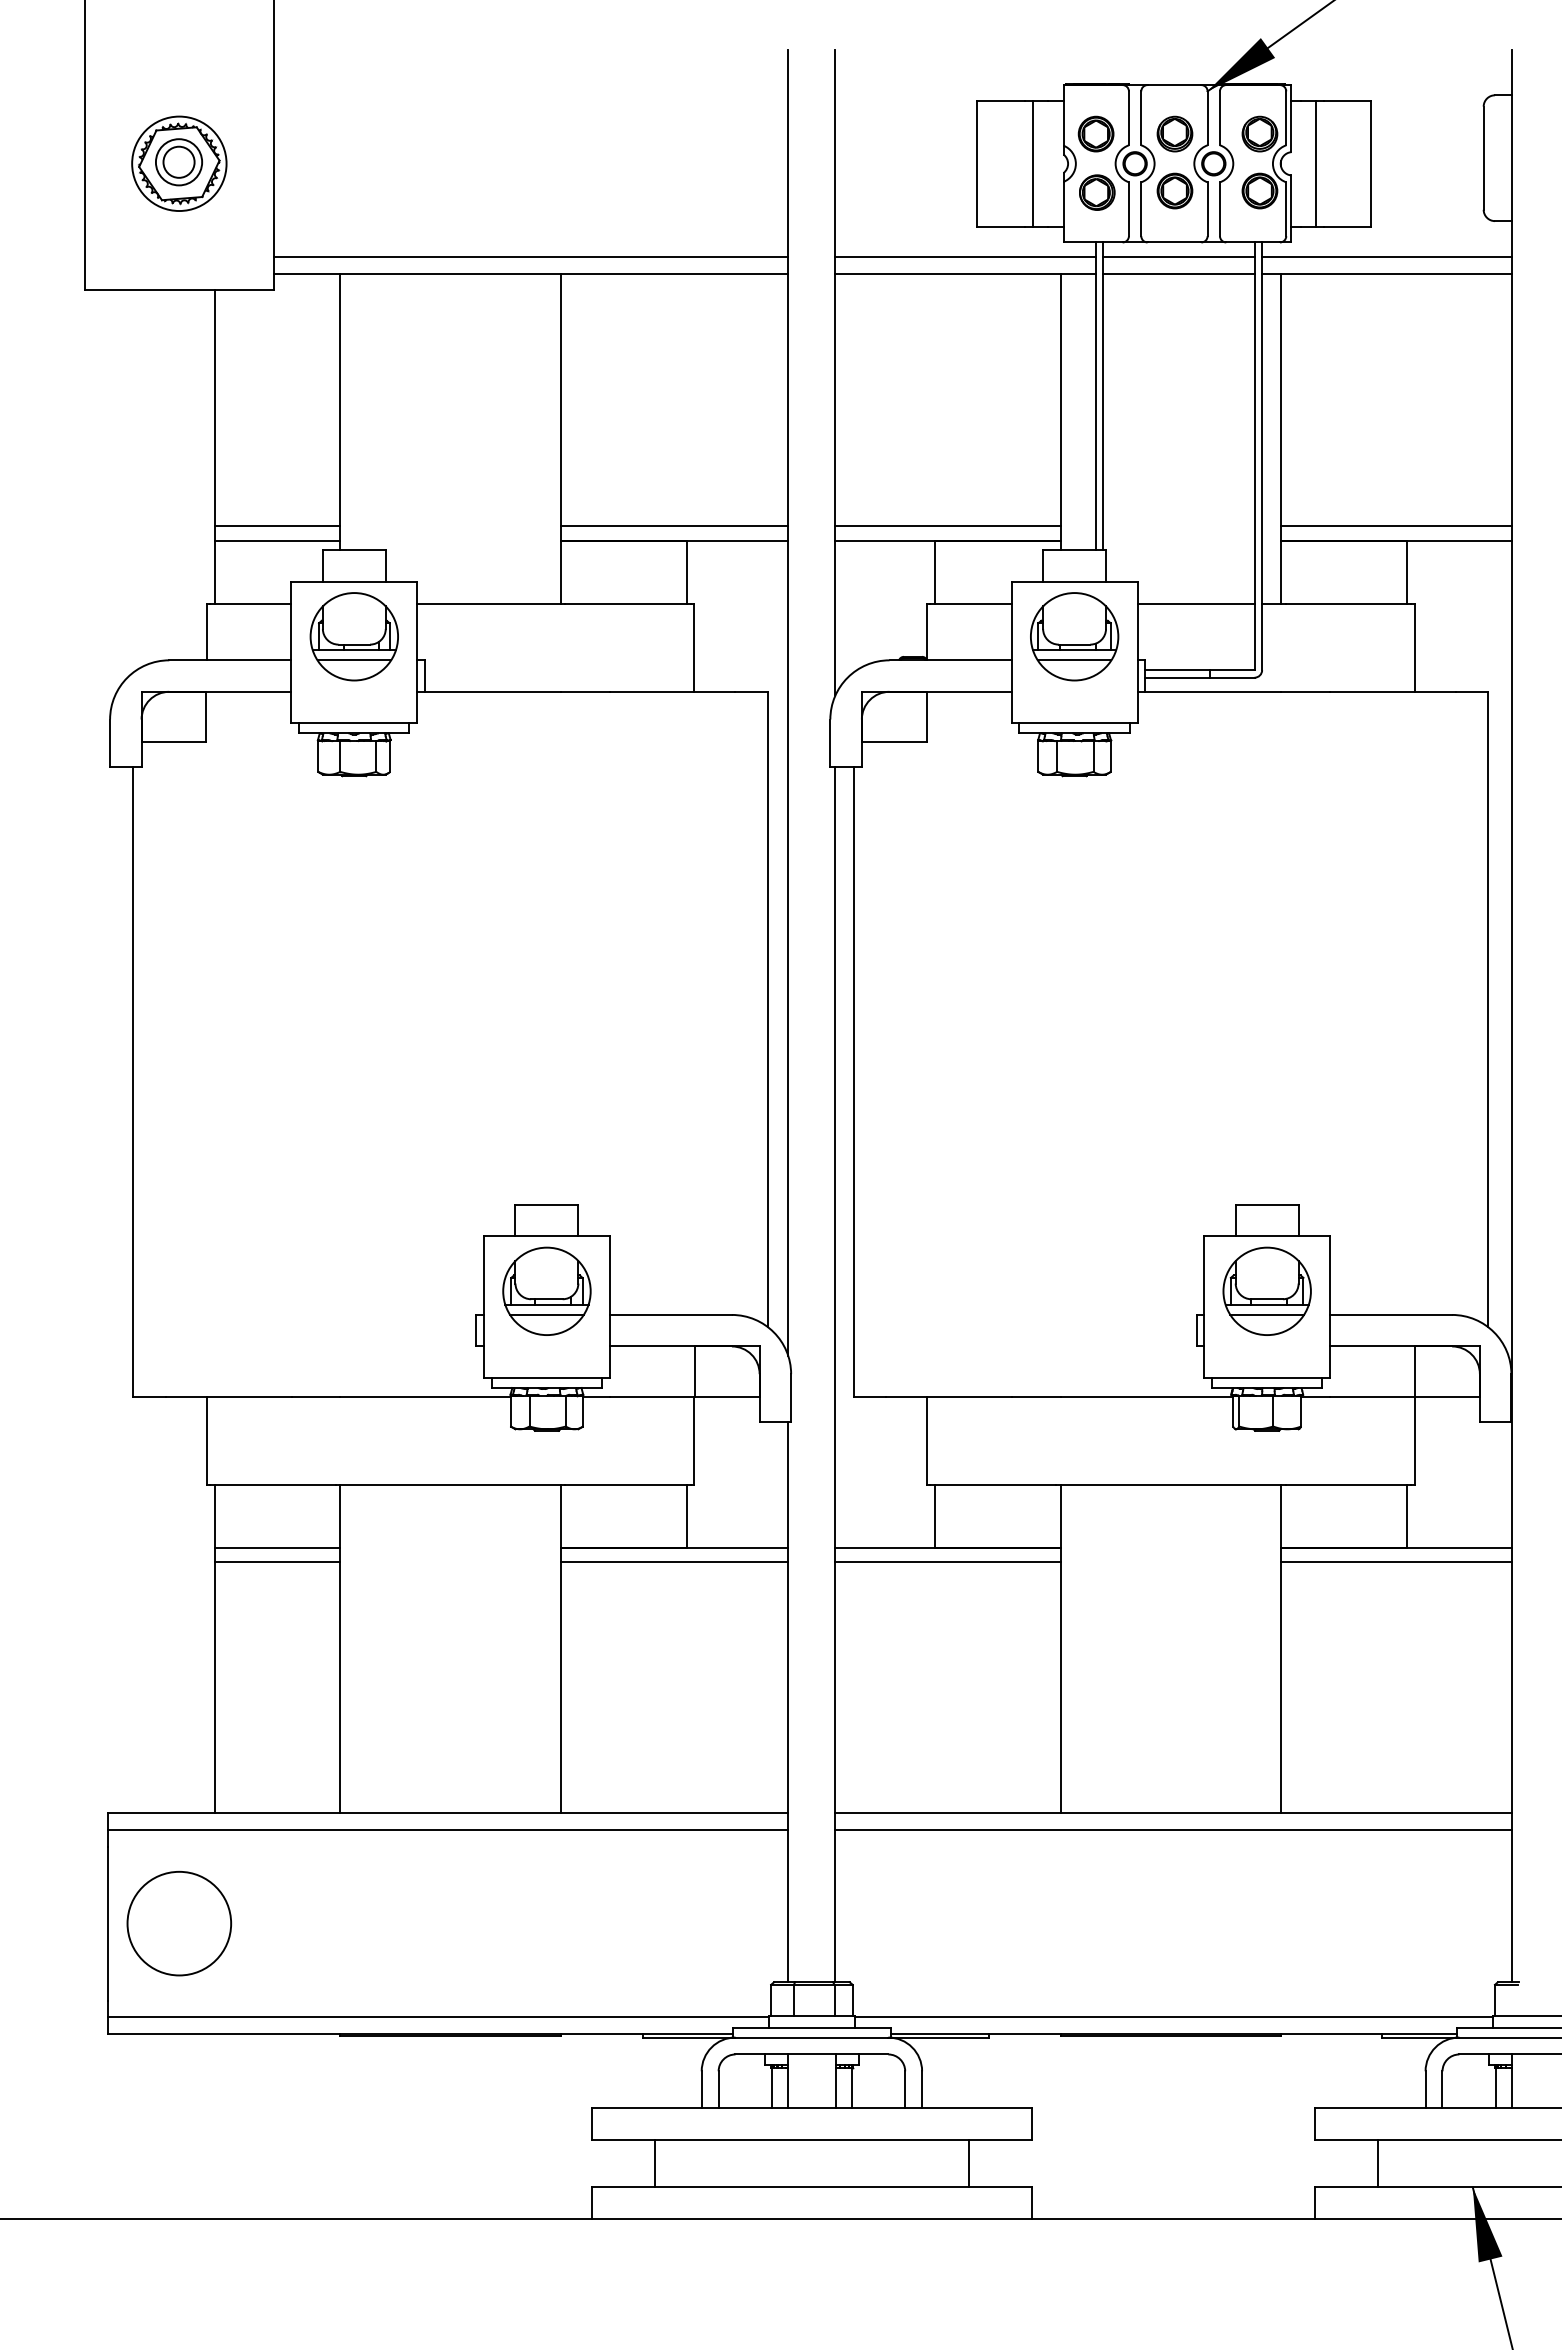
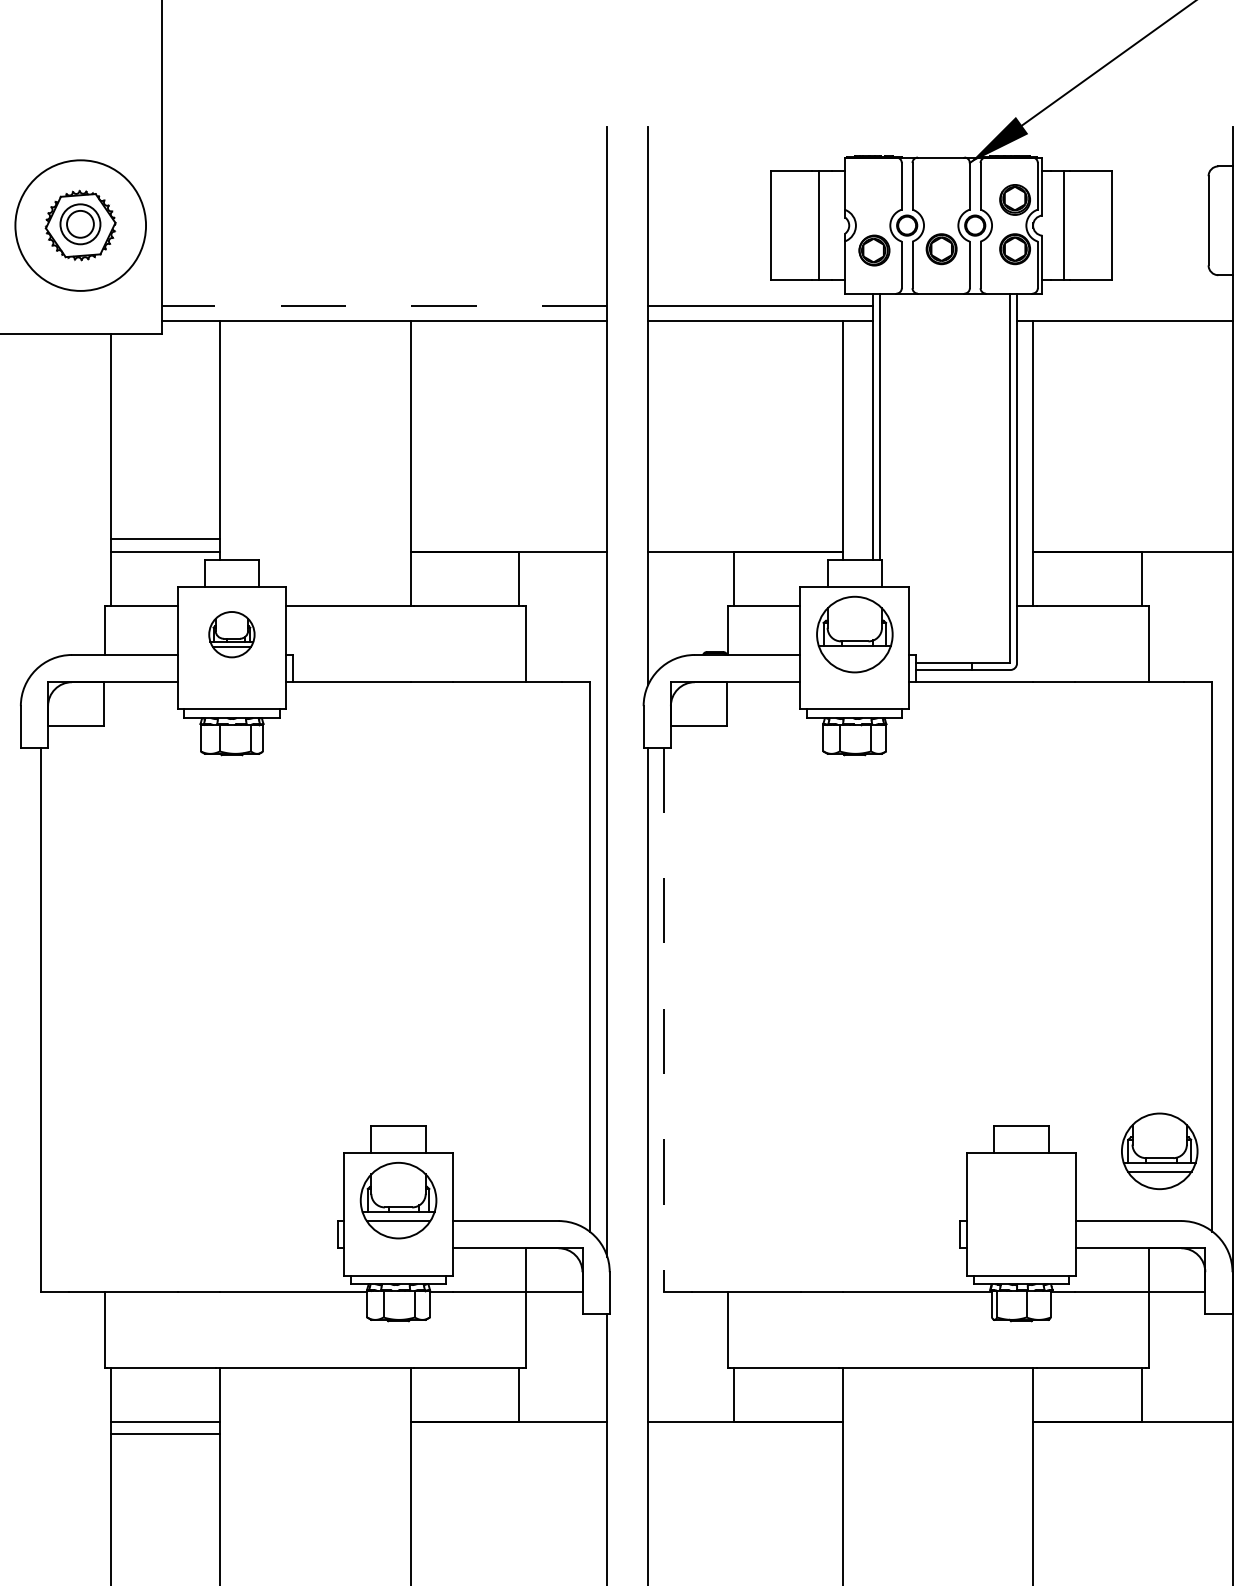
part: (1095, 133) -> (872, 199), removed
part: (1174, 133) -> (941, 199), removed
circle: (179, 163) -> (80, 225), size x1.6
line: (530, 257) -> (384, 306), solid -> dashed
line: (1178, 257) -> (944, 306), removed
line: (1387, 257) -> (1125, 306), removed
line: (1178, 273) -> (944, 320), removed
line: (674, 525) -> (508, 538), removed
line: (947, 525) -> (744, 538), removed
line: (1396, 525) -> (1133, 538), removed
line: (1195, 603) -> (959, 605), removed
part: (353, 636) -> (231, 634), size x0.6
line: (1074, 660) -> (854, 655), removed
line: (853, 1082) -> (663, 1020), solid -> dashed
part: (1266, 1290) -> (1159, 1150), moved
line: (674, 1561) -> (508, 1434), removed
line: (947, 1561) -> (744, 1434), removed
line: (1396, 1561) -> (1133, 1434), removed

